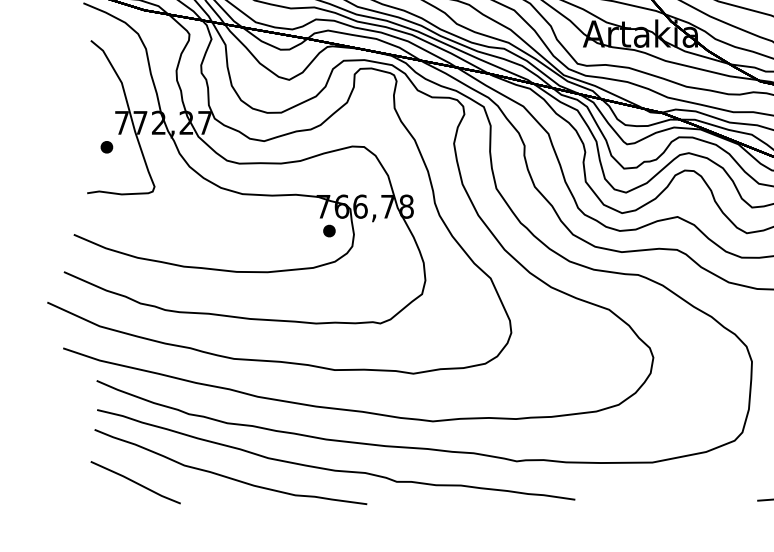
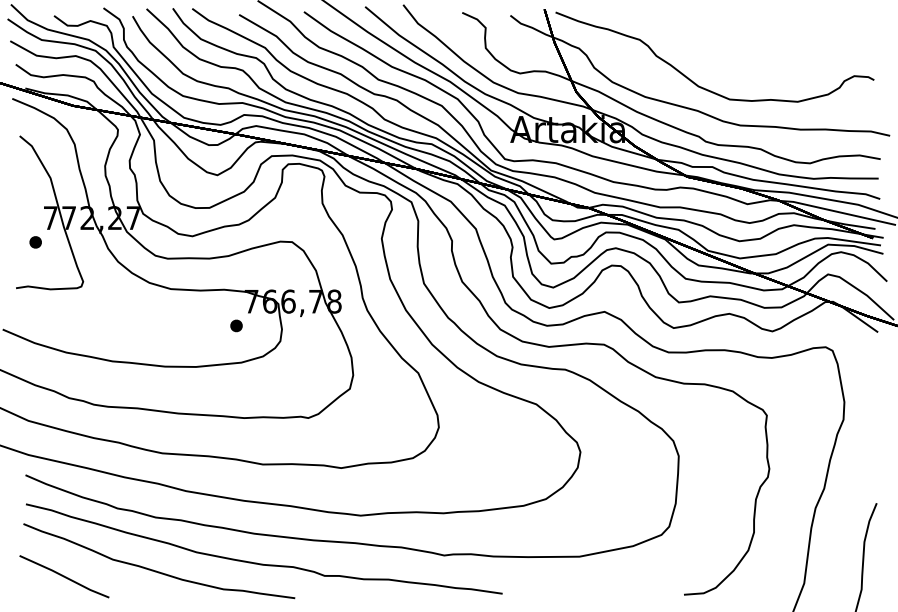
part: (329, 230) -> (236, 325), moved

